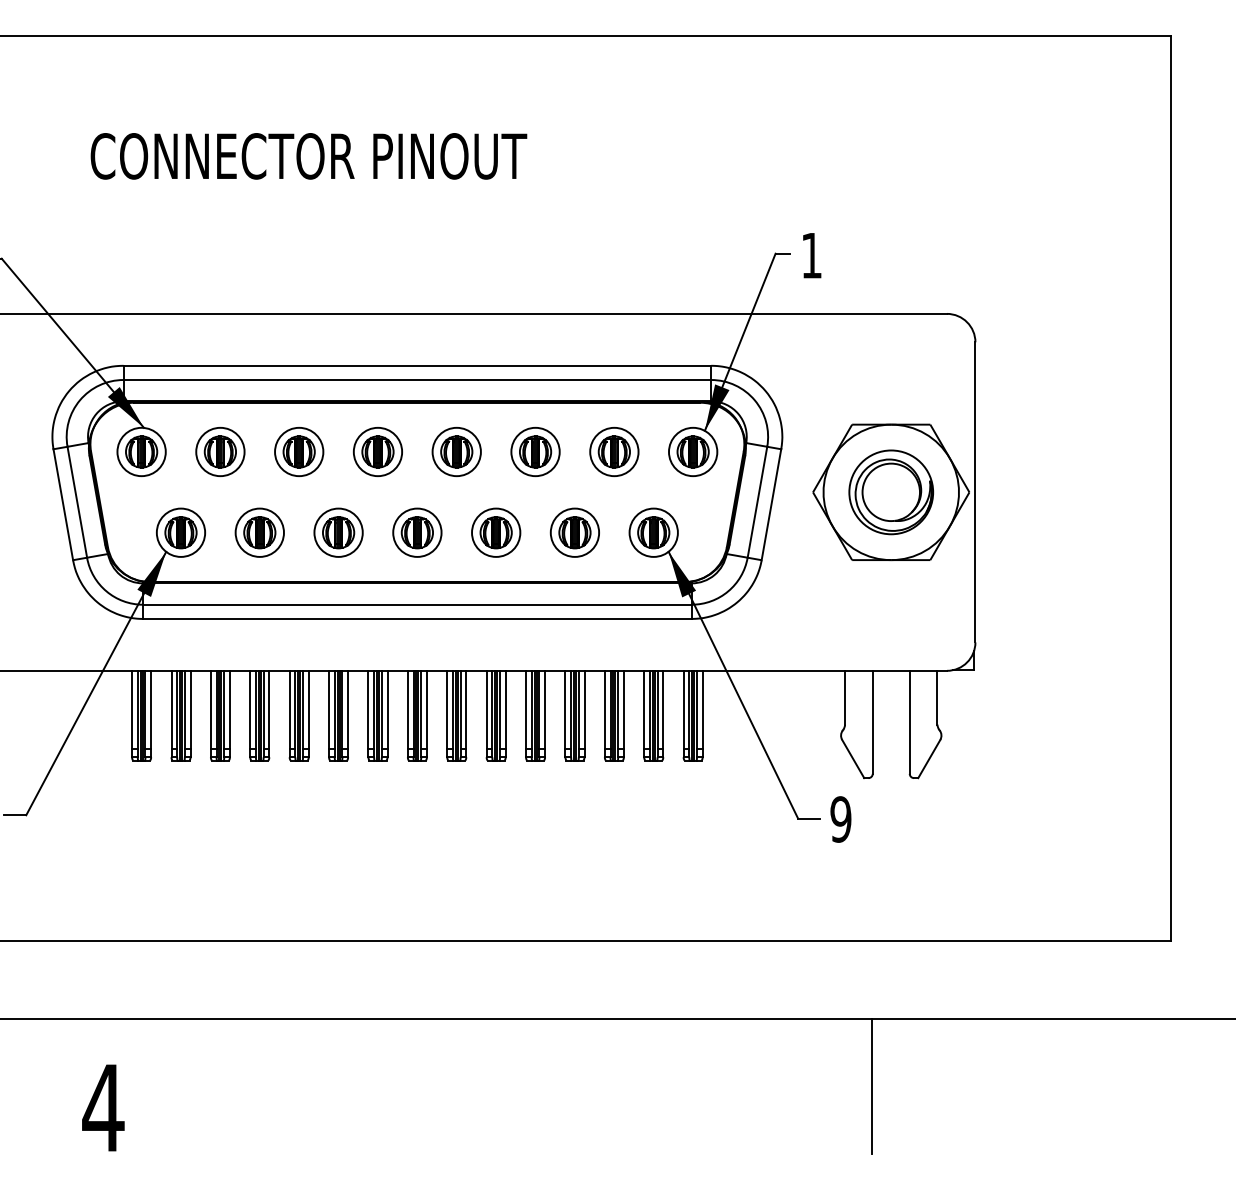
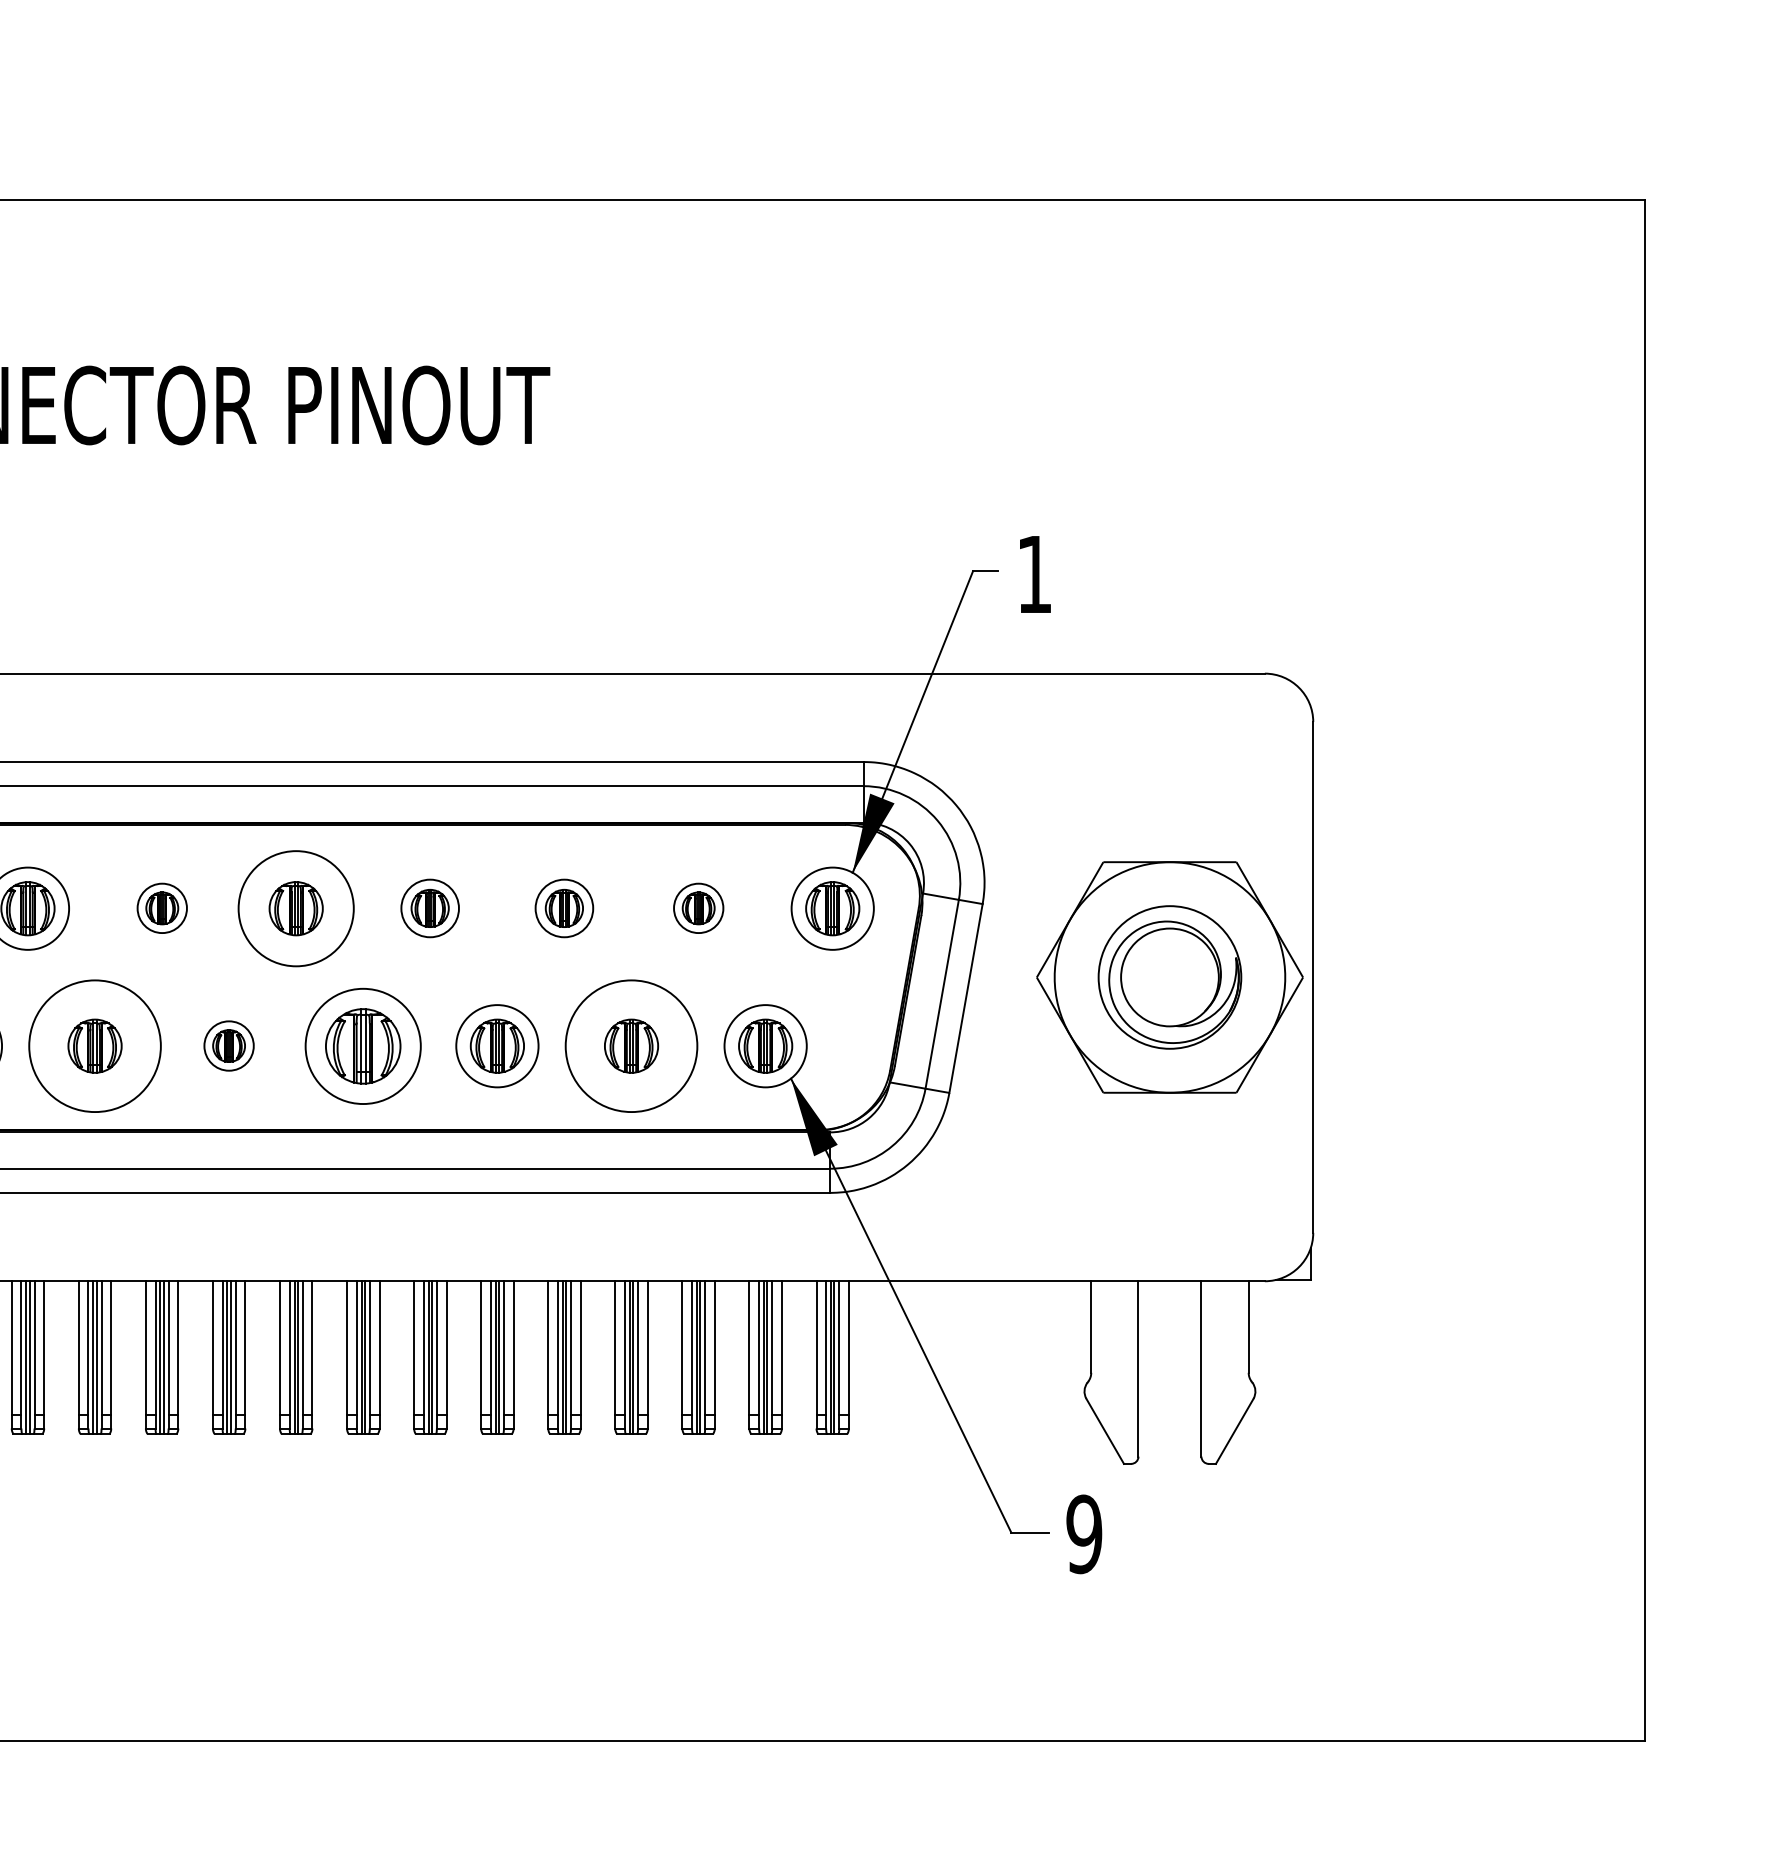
part: (299, 451) -> (162, 907), size x0.6
circle: (377, 451) -> (295, 907), size x1.4
part: (456, 451) -> (429, 907), size x0.7
part: (535, 451) -> (564, 907), size x0.7
part: (614, 451) -> (698, 907), size x0.6
circle: (259, 532) -> (94, 1045), size x1.6
part: (338, 532) -> (228, 1045), size x0.6
part: (417, 532) -> (363, 1045), size x1.4
circle: (574, 532) -> (630, 1045), size x1.6

